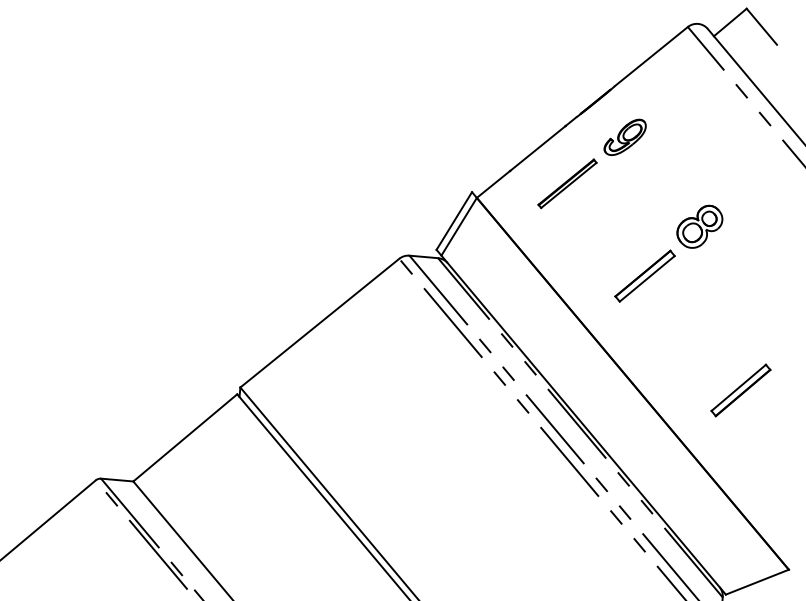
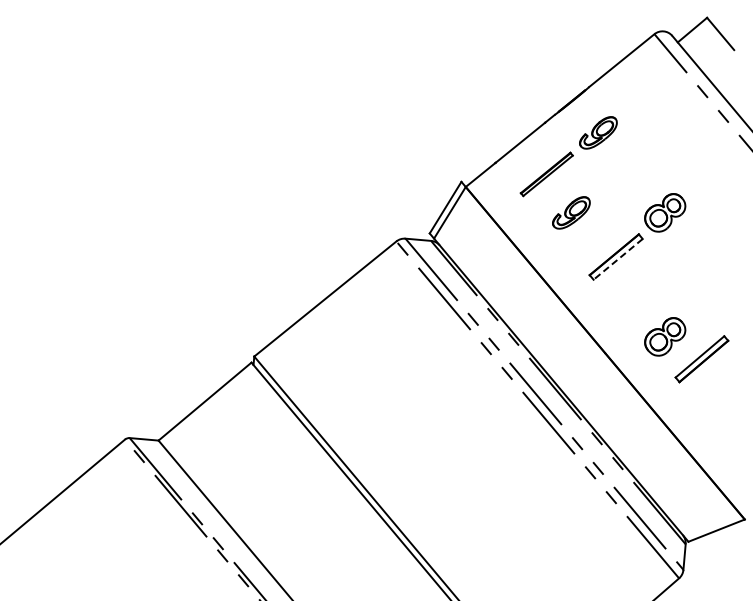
part: (595, 226) -> (571, 212), added
line: (647, 278) -> (618, 259), solid -> dashed
part: (700, 365) -> (665, 336), added

